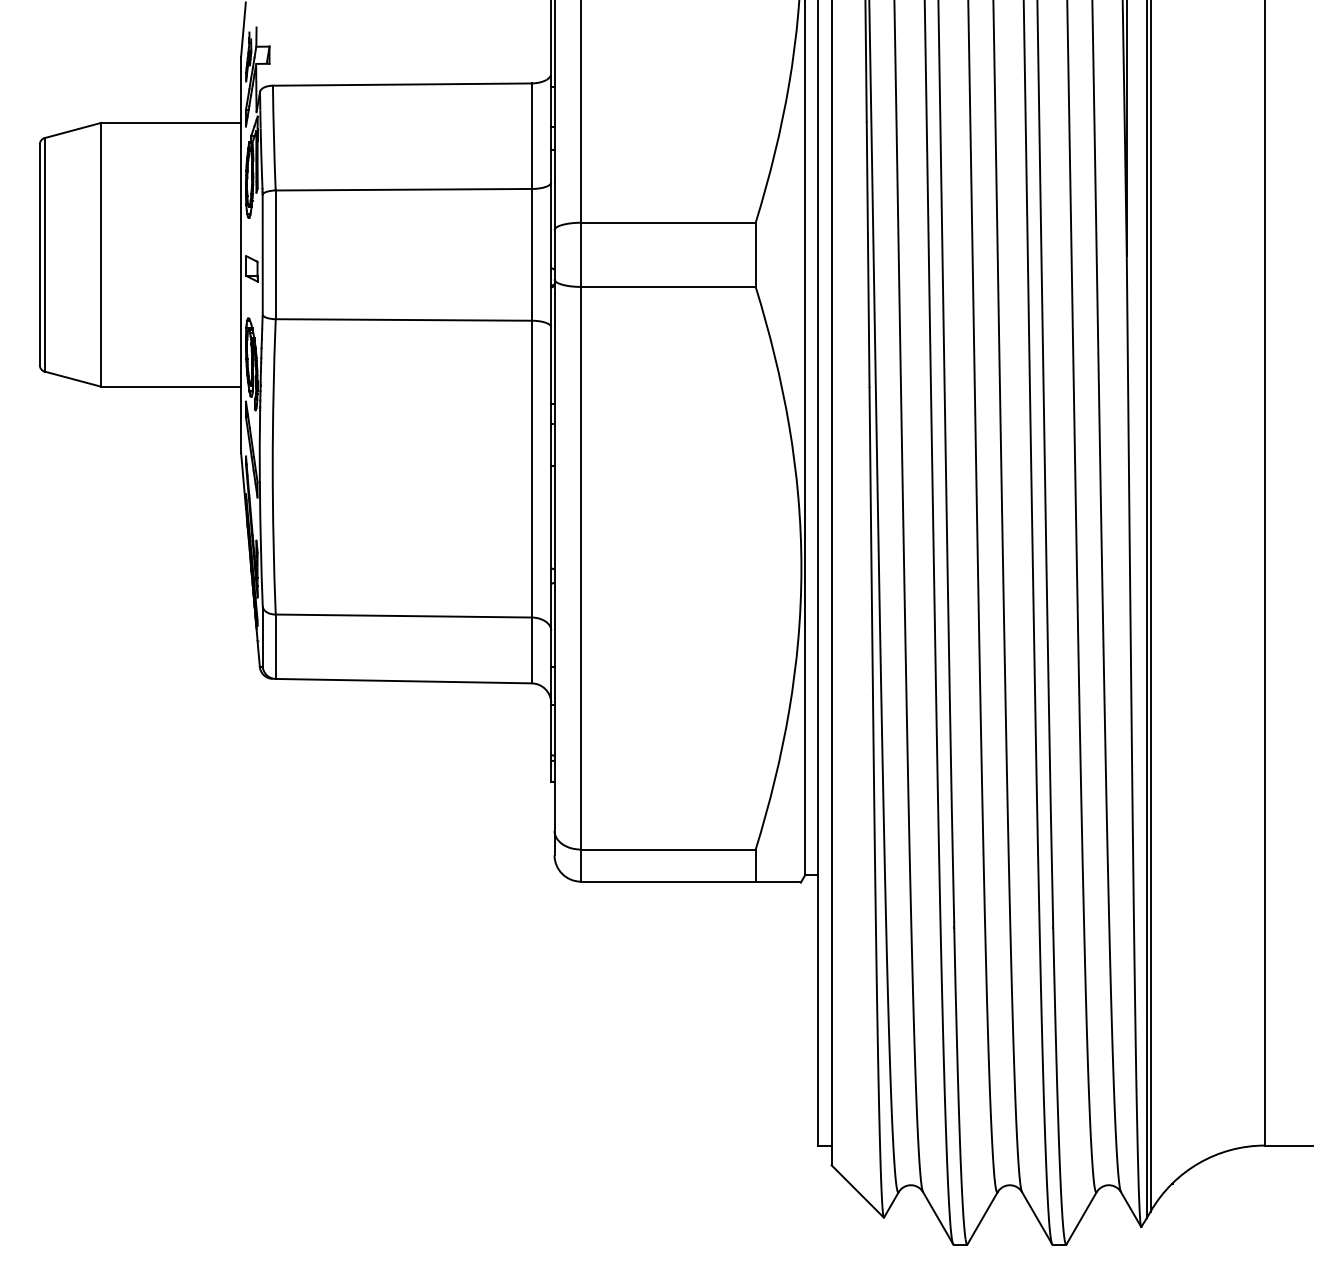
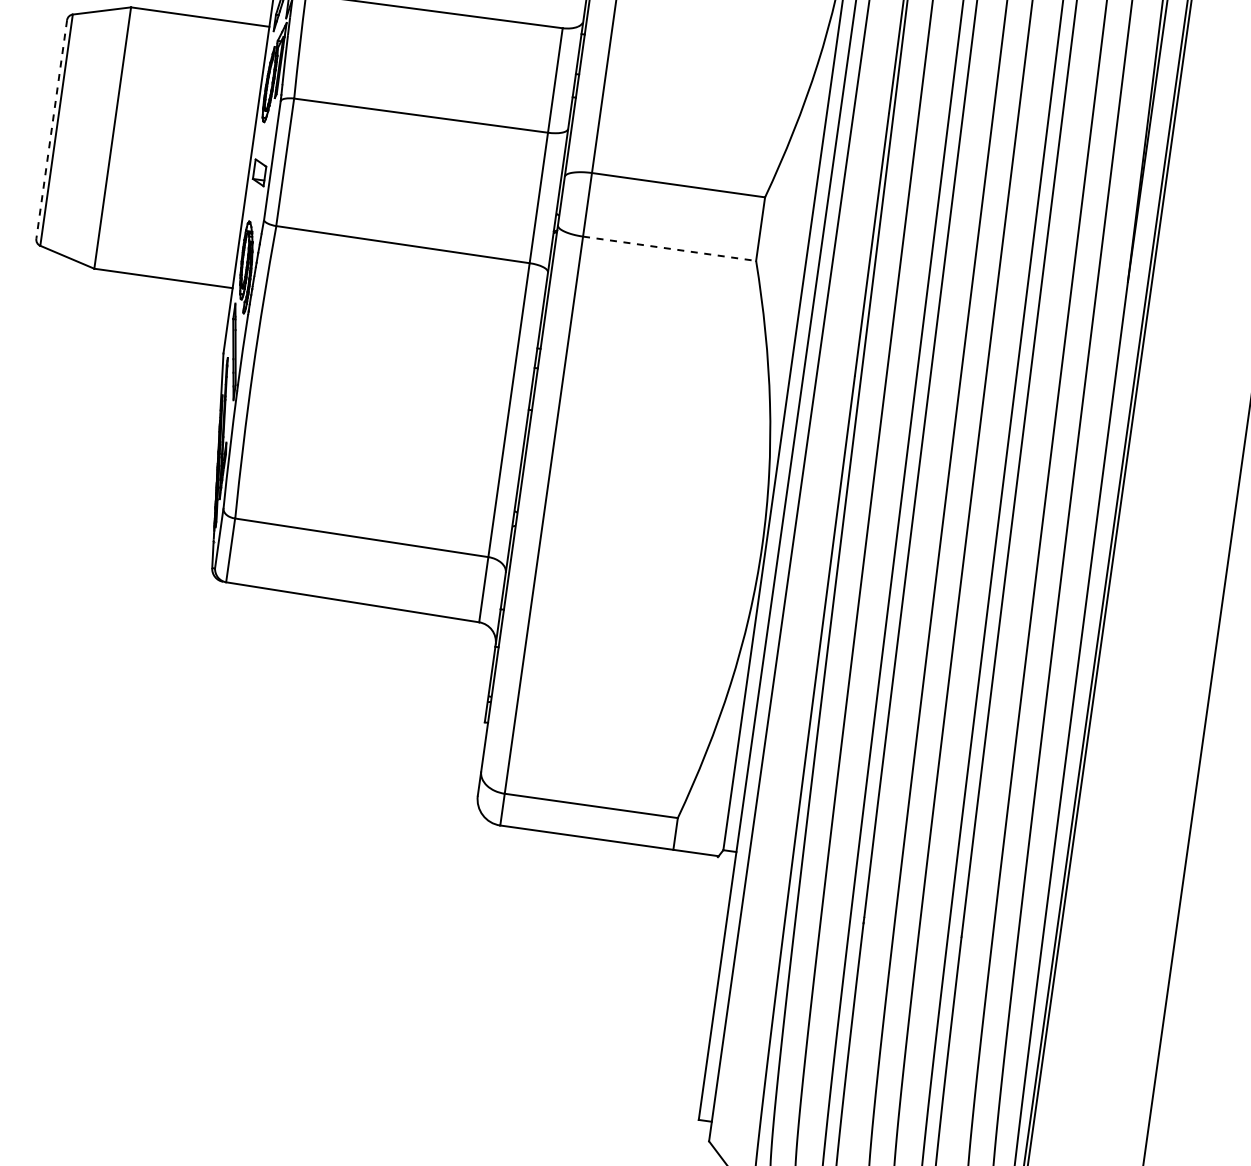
line: (39, 255) -> (51, 130), solid -> dashed
line: (668, 286) -> (669, 248), solid -> dashed

